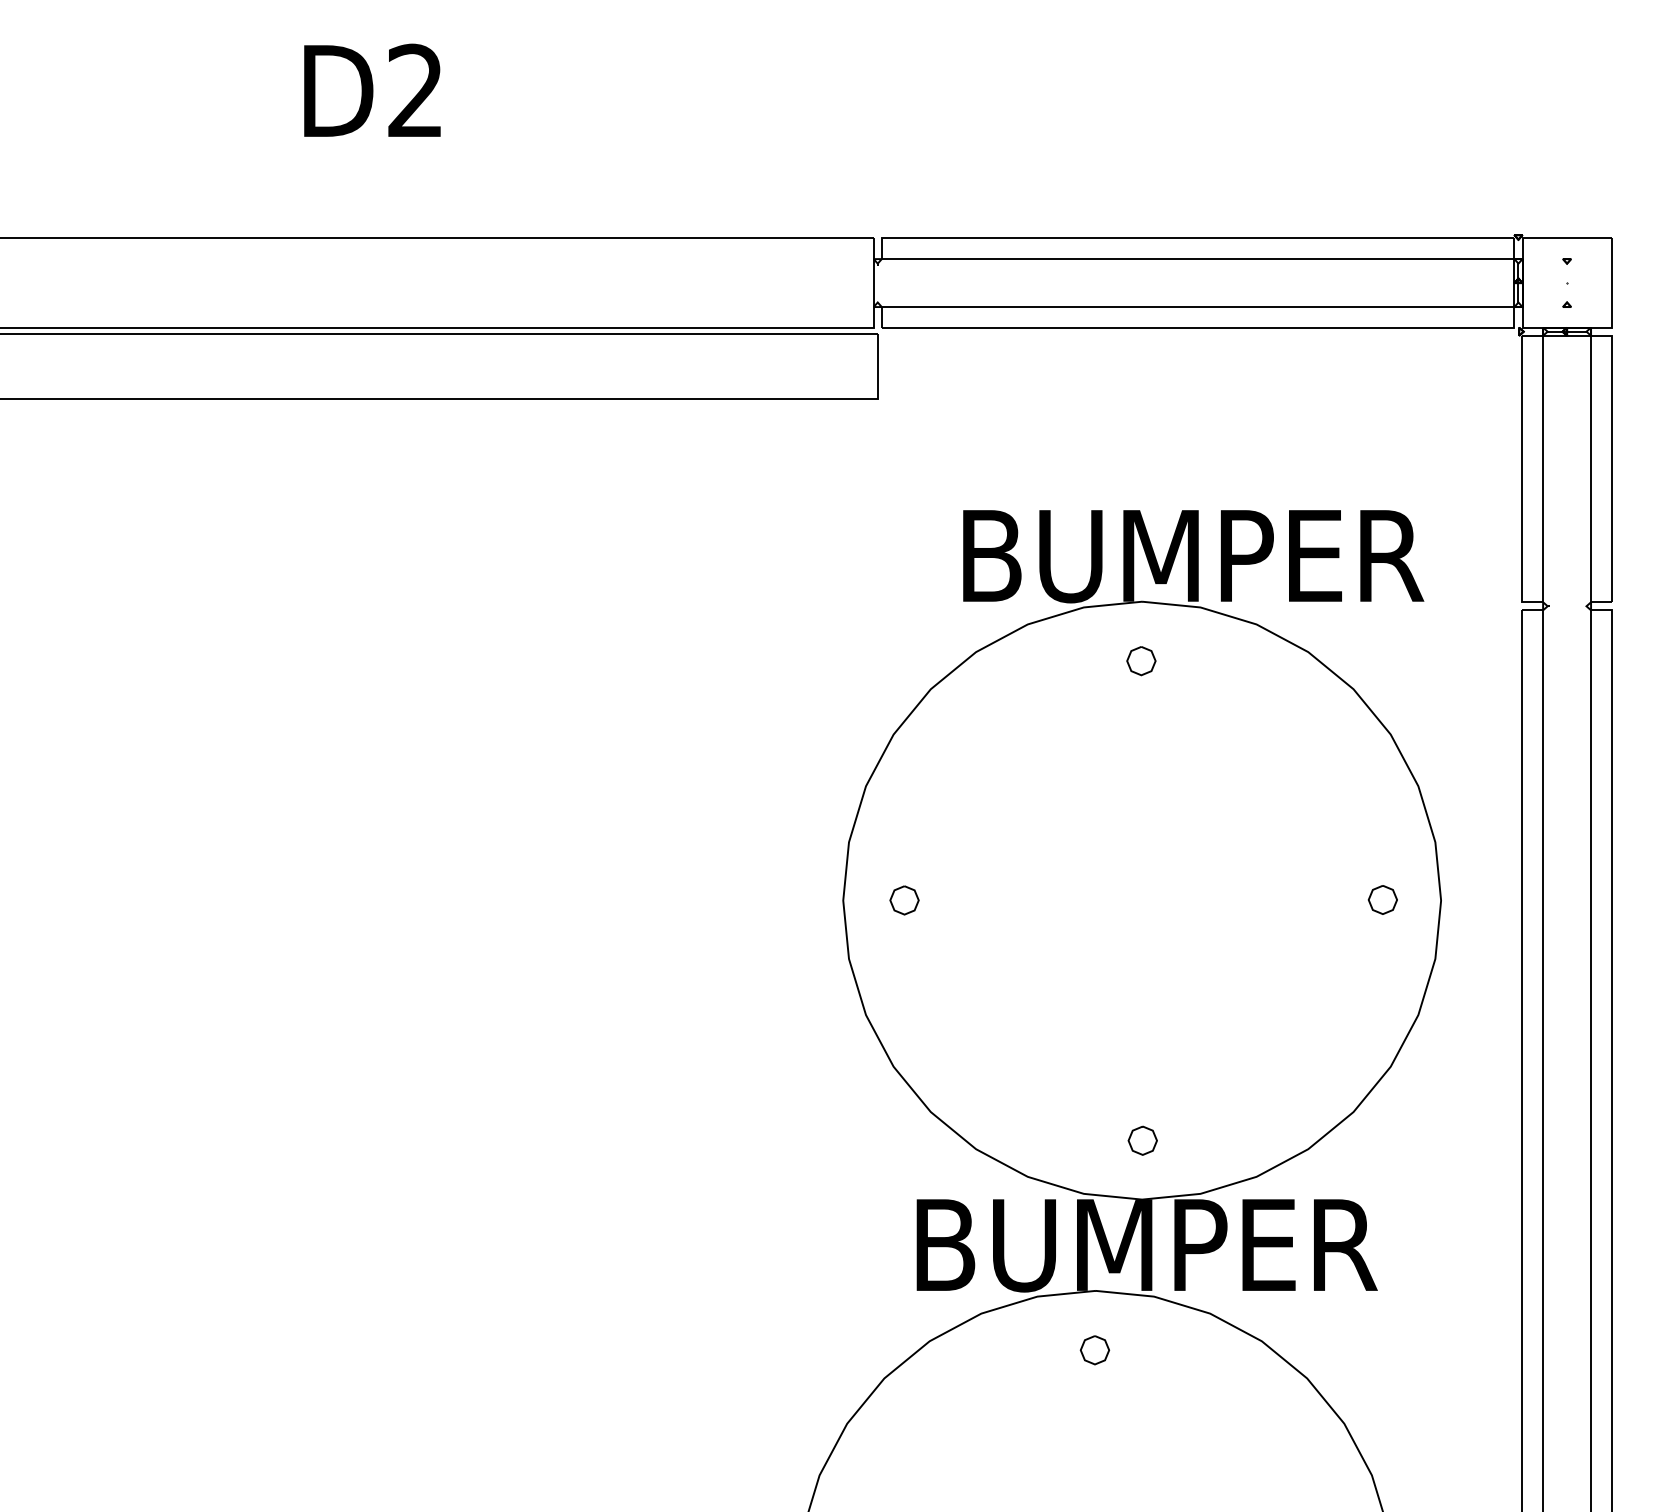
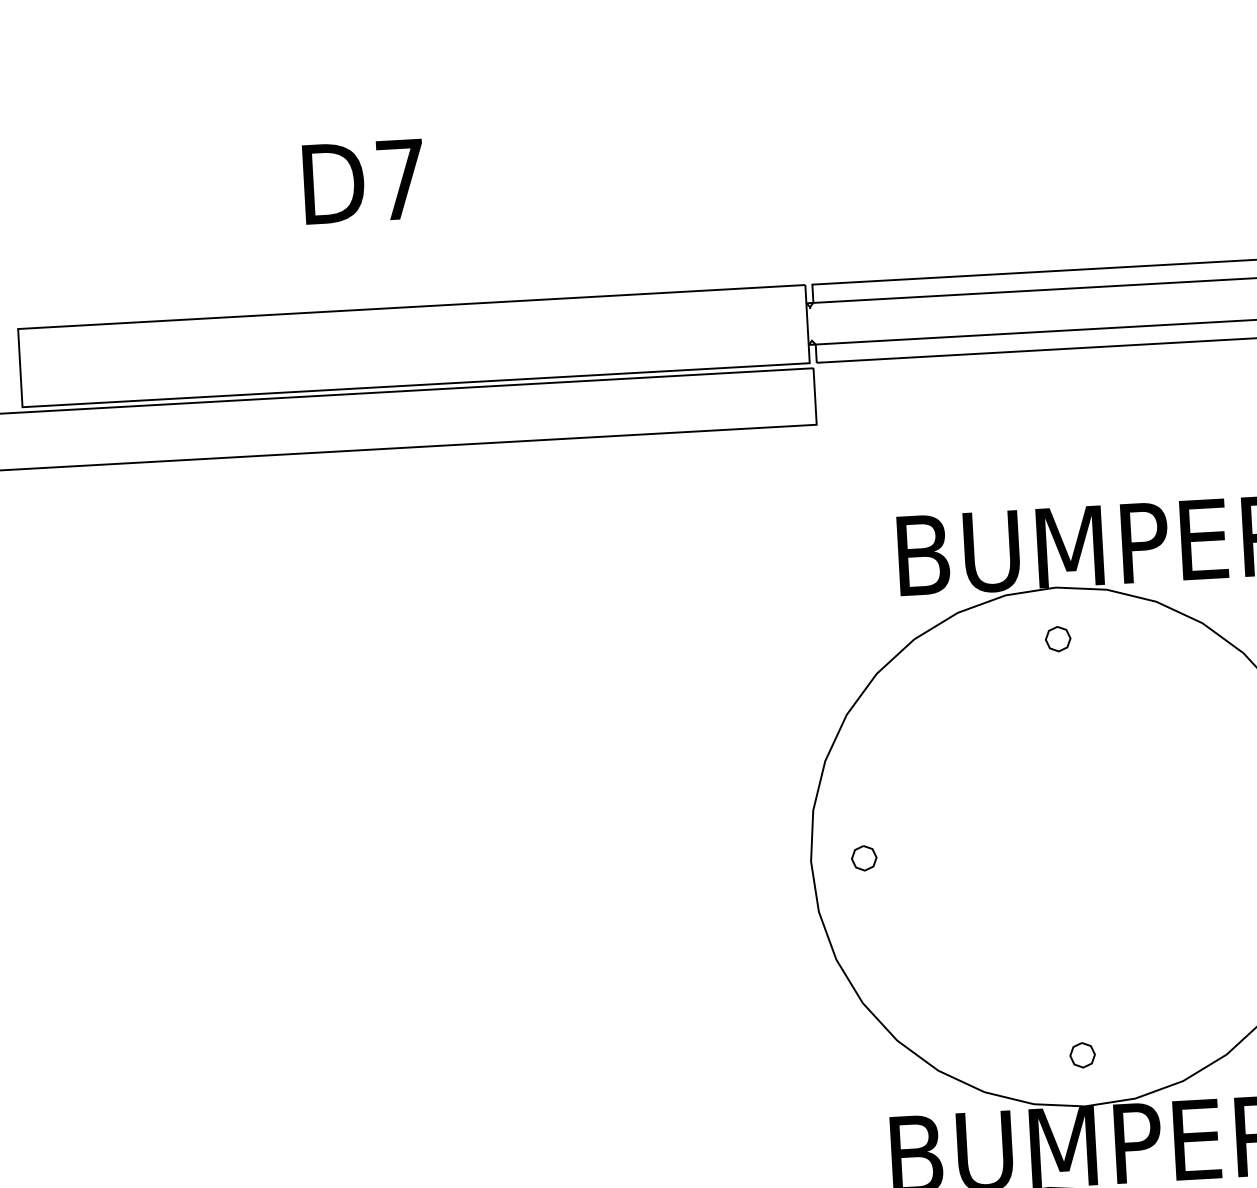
text: (415, 89) -> (400, 178), D2 -> D7

